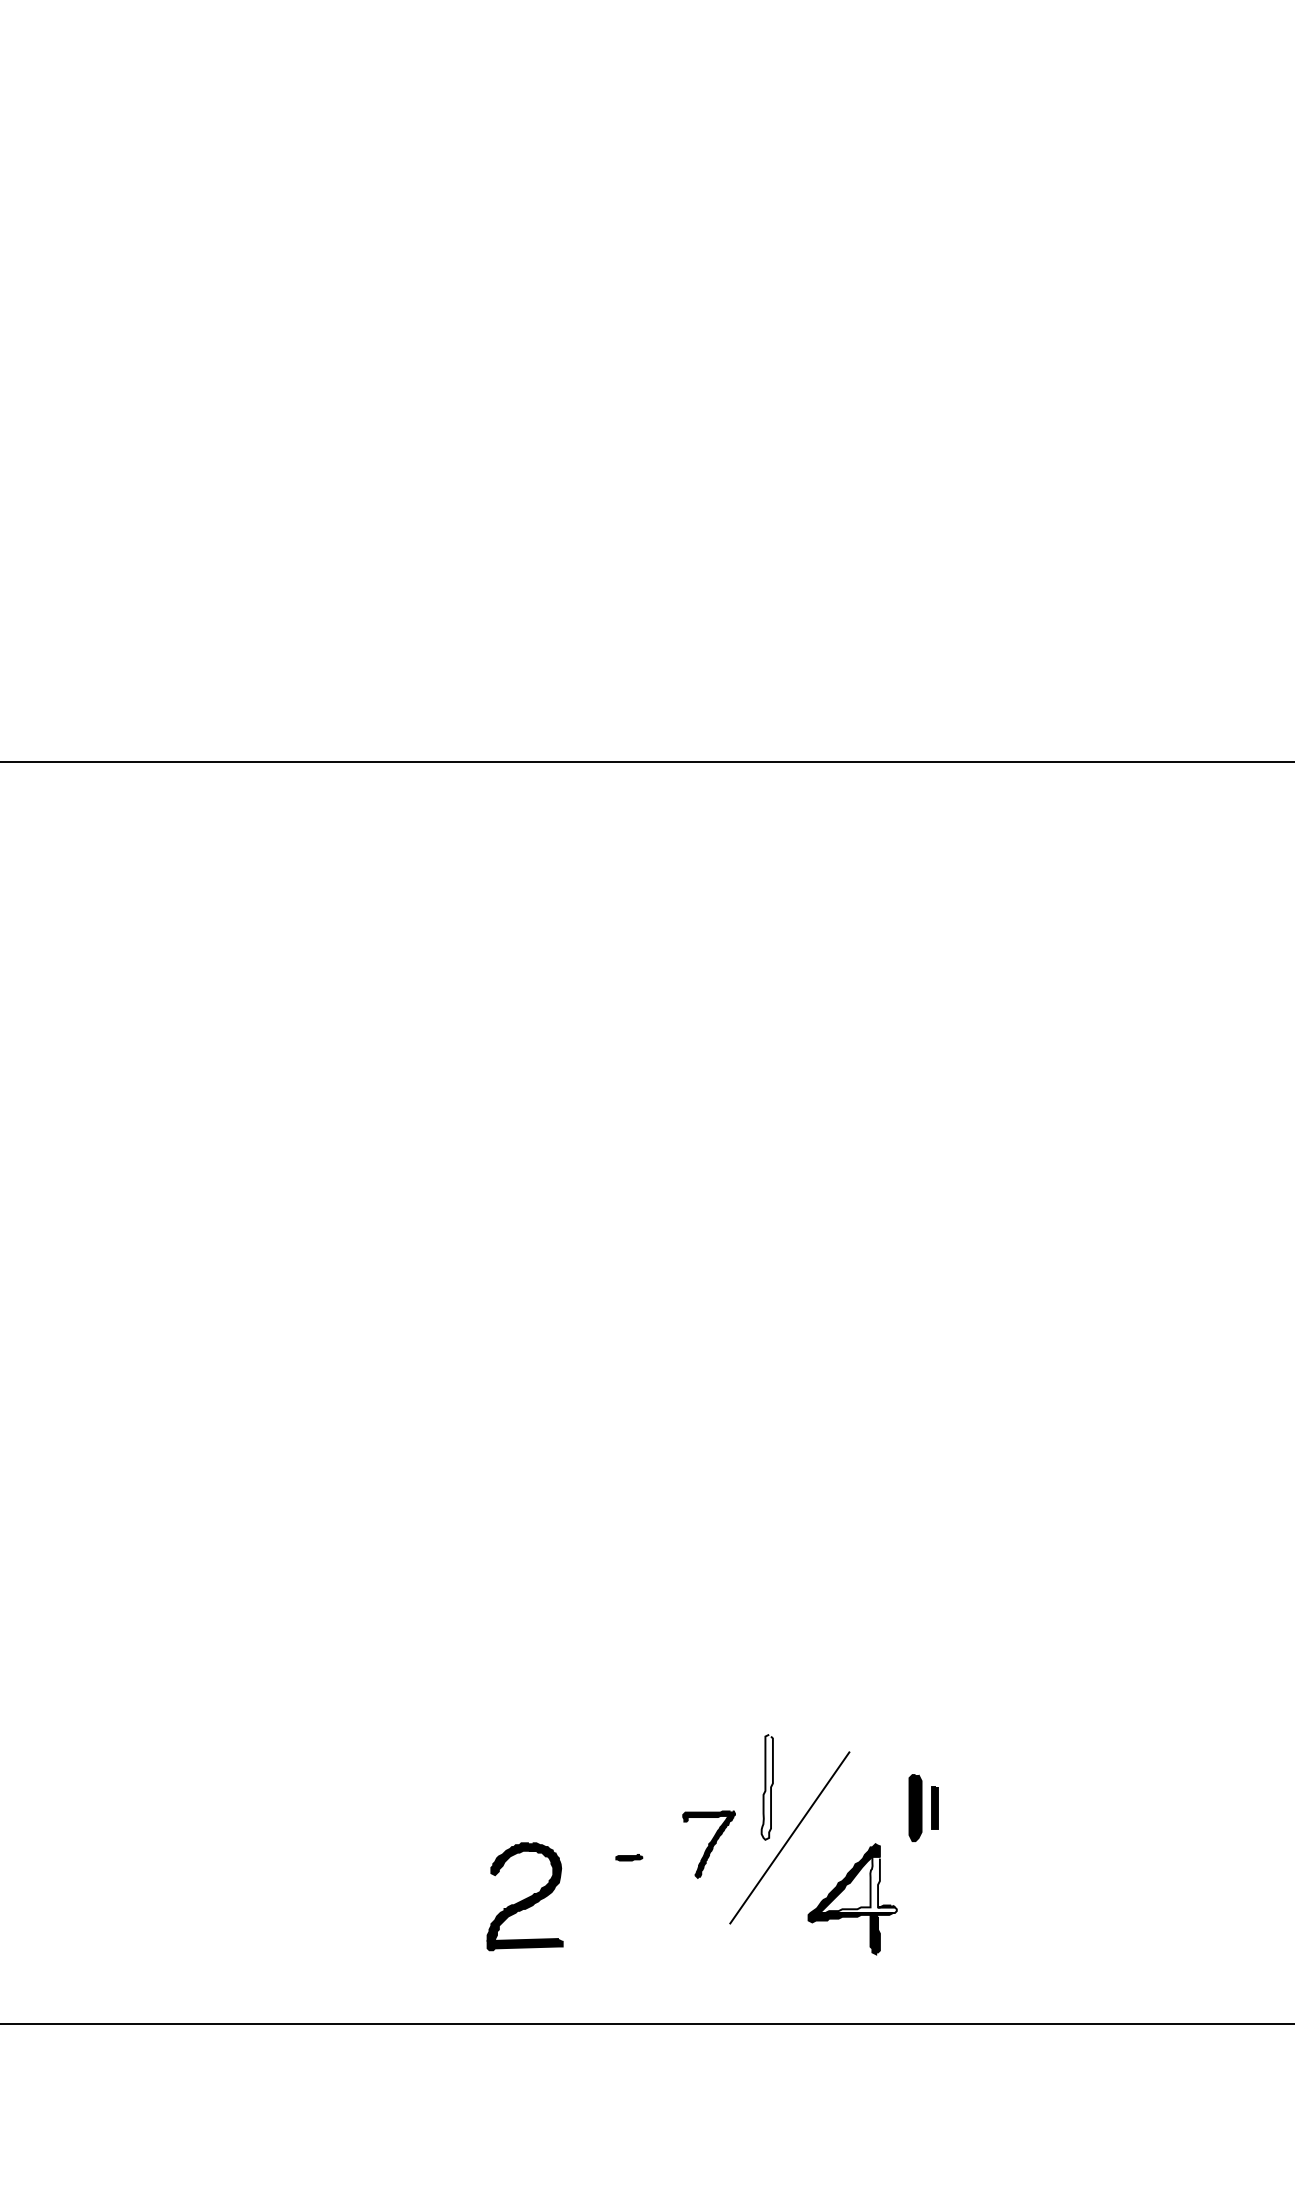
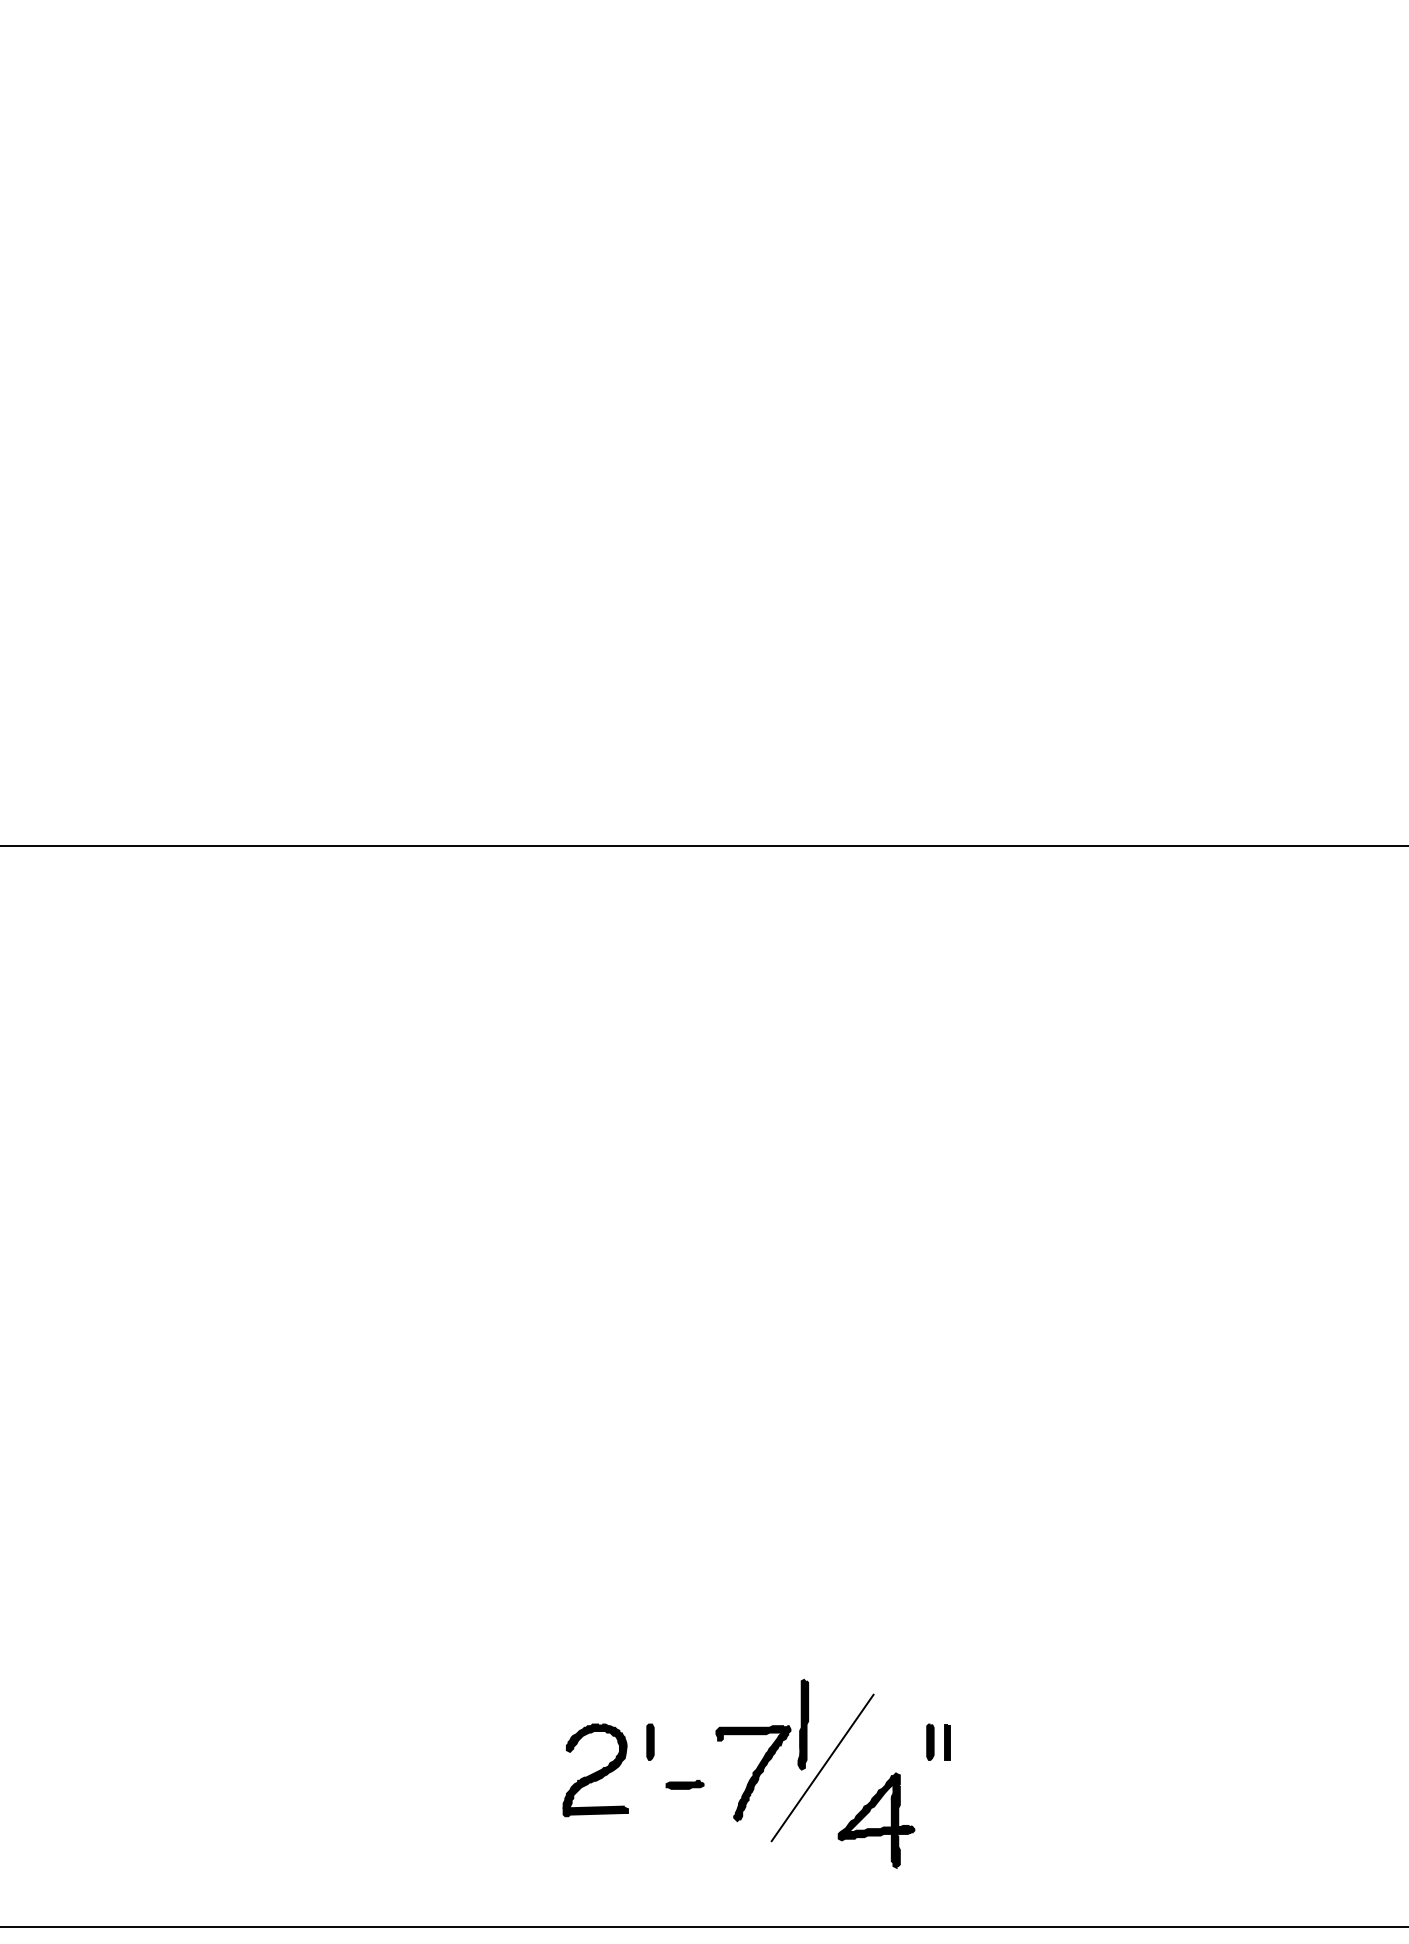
fill: (767, 1787) -> (803, 1724), added
part: (588, 1807) -> (650, 1741), added
part: (915, 1807) -> (930, 1741), size x0.62
part: (709, 1844) -> (753, 1773), size x1.67
part: (628, 1857) -> (684, 1784), size x1.67
fill: (858, 1885) -> (881, 1808), added
part: (524, 1896) -> (595, 1770), moved

